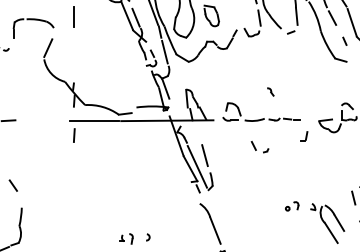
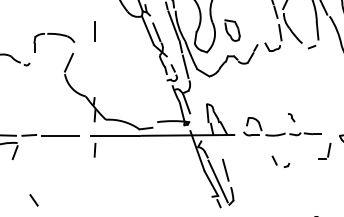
part: (270, 91) -> (291, 117), moved
line: (39, 121) -> (60, 136), added
part: (303, 136) -> (324, 151), size x1.67

